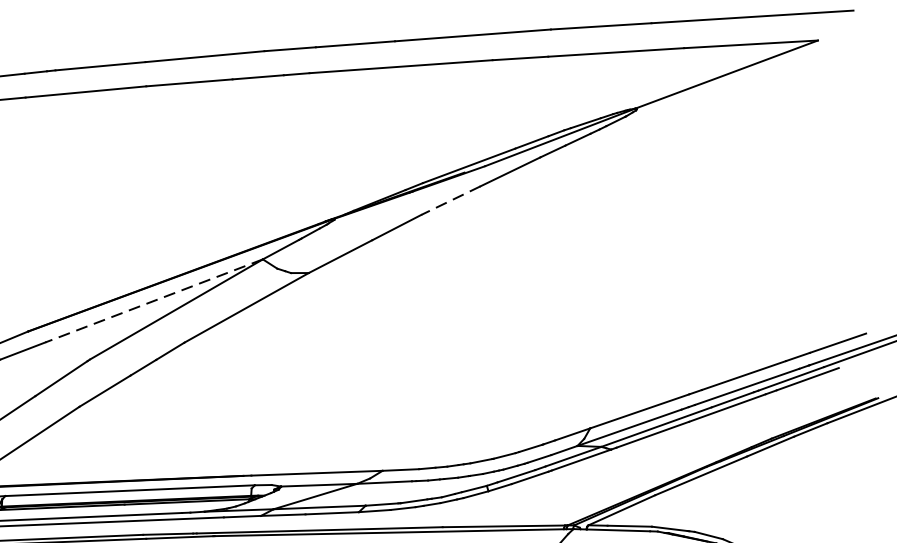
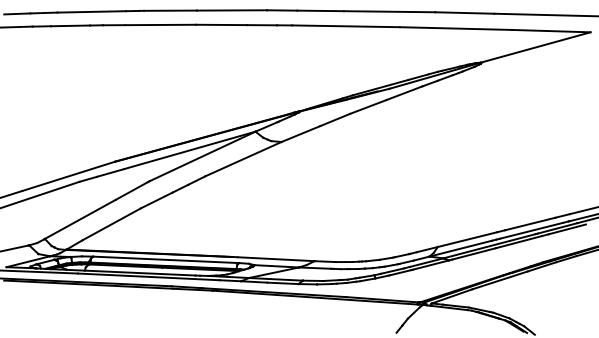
line: (449, 201) -> (367, 107), dashed -> solid
line: (153, 301) -> (189, 150), dashed -> solid

